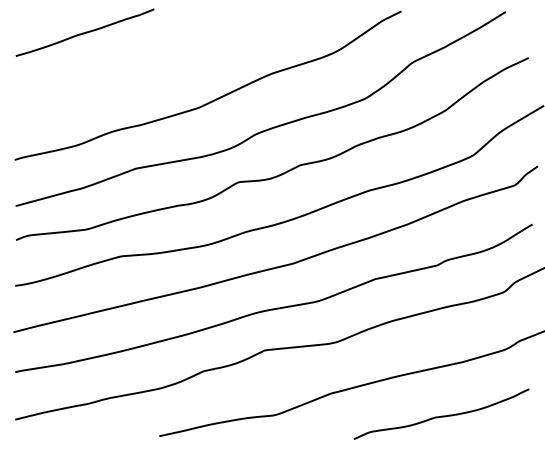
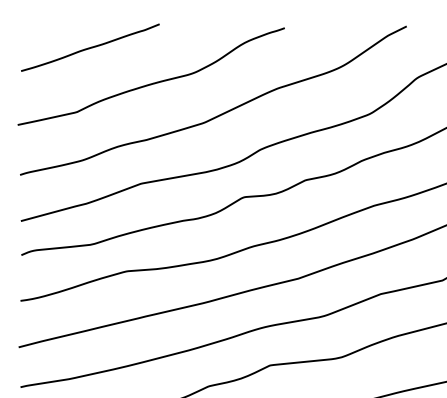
curve: (147, 67) -> (152, 82), added

